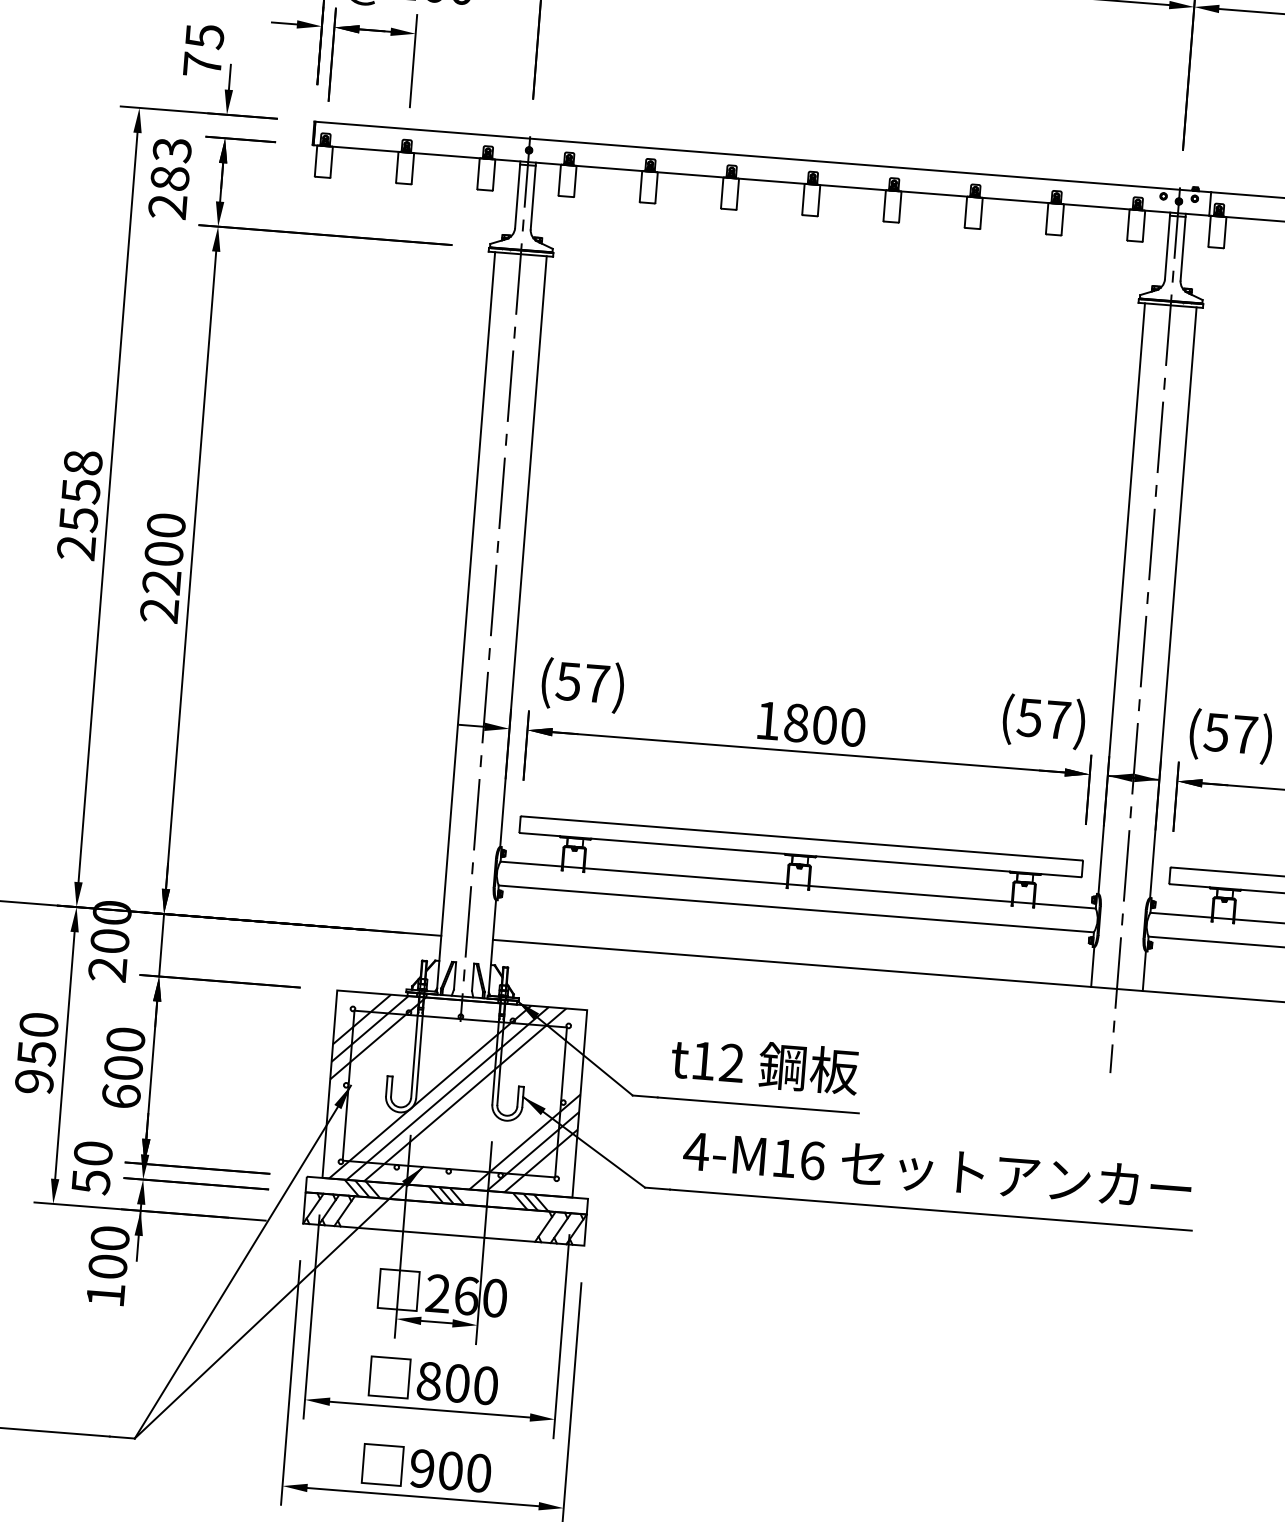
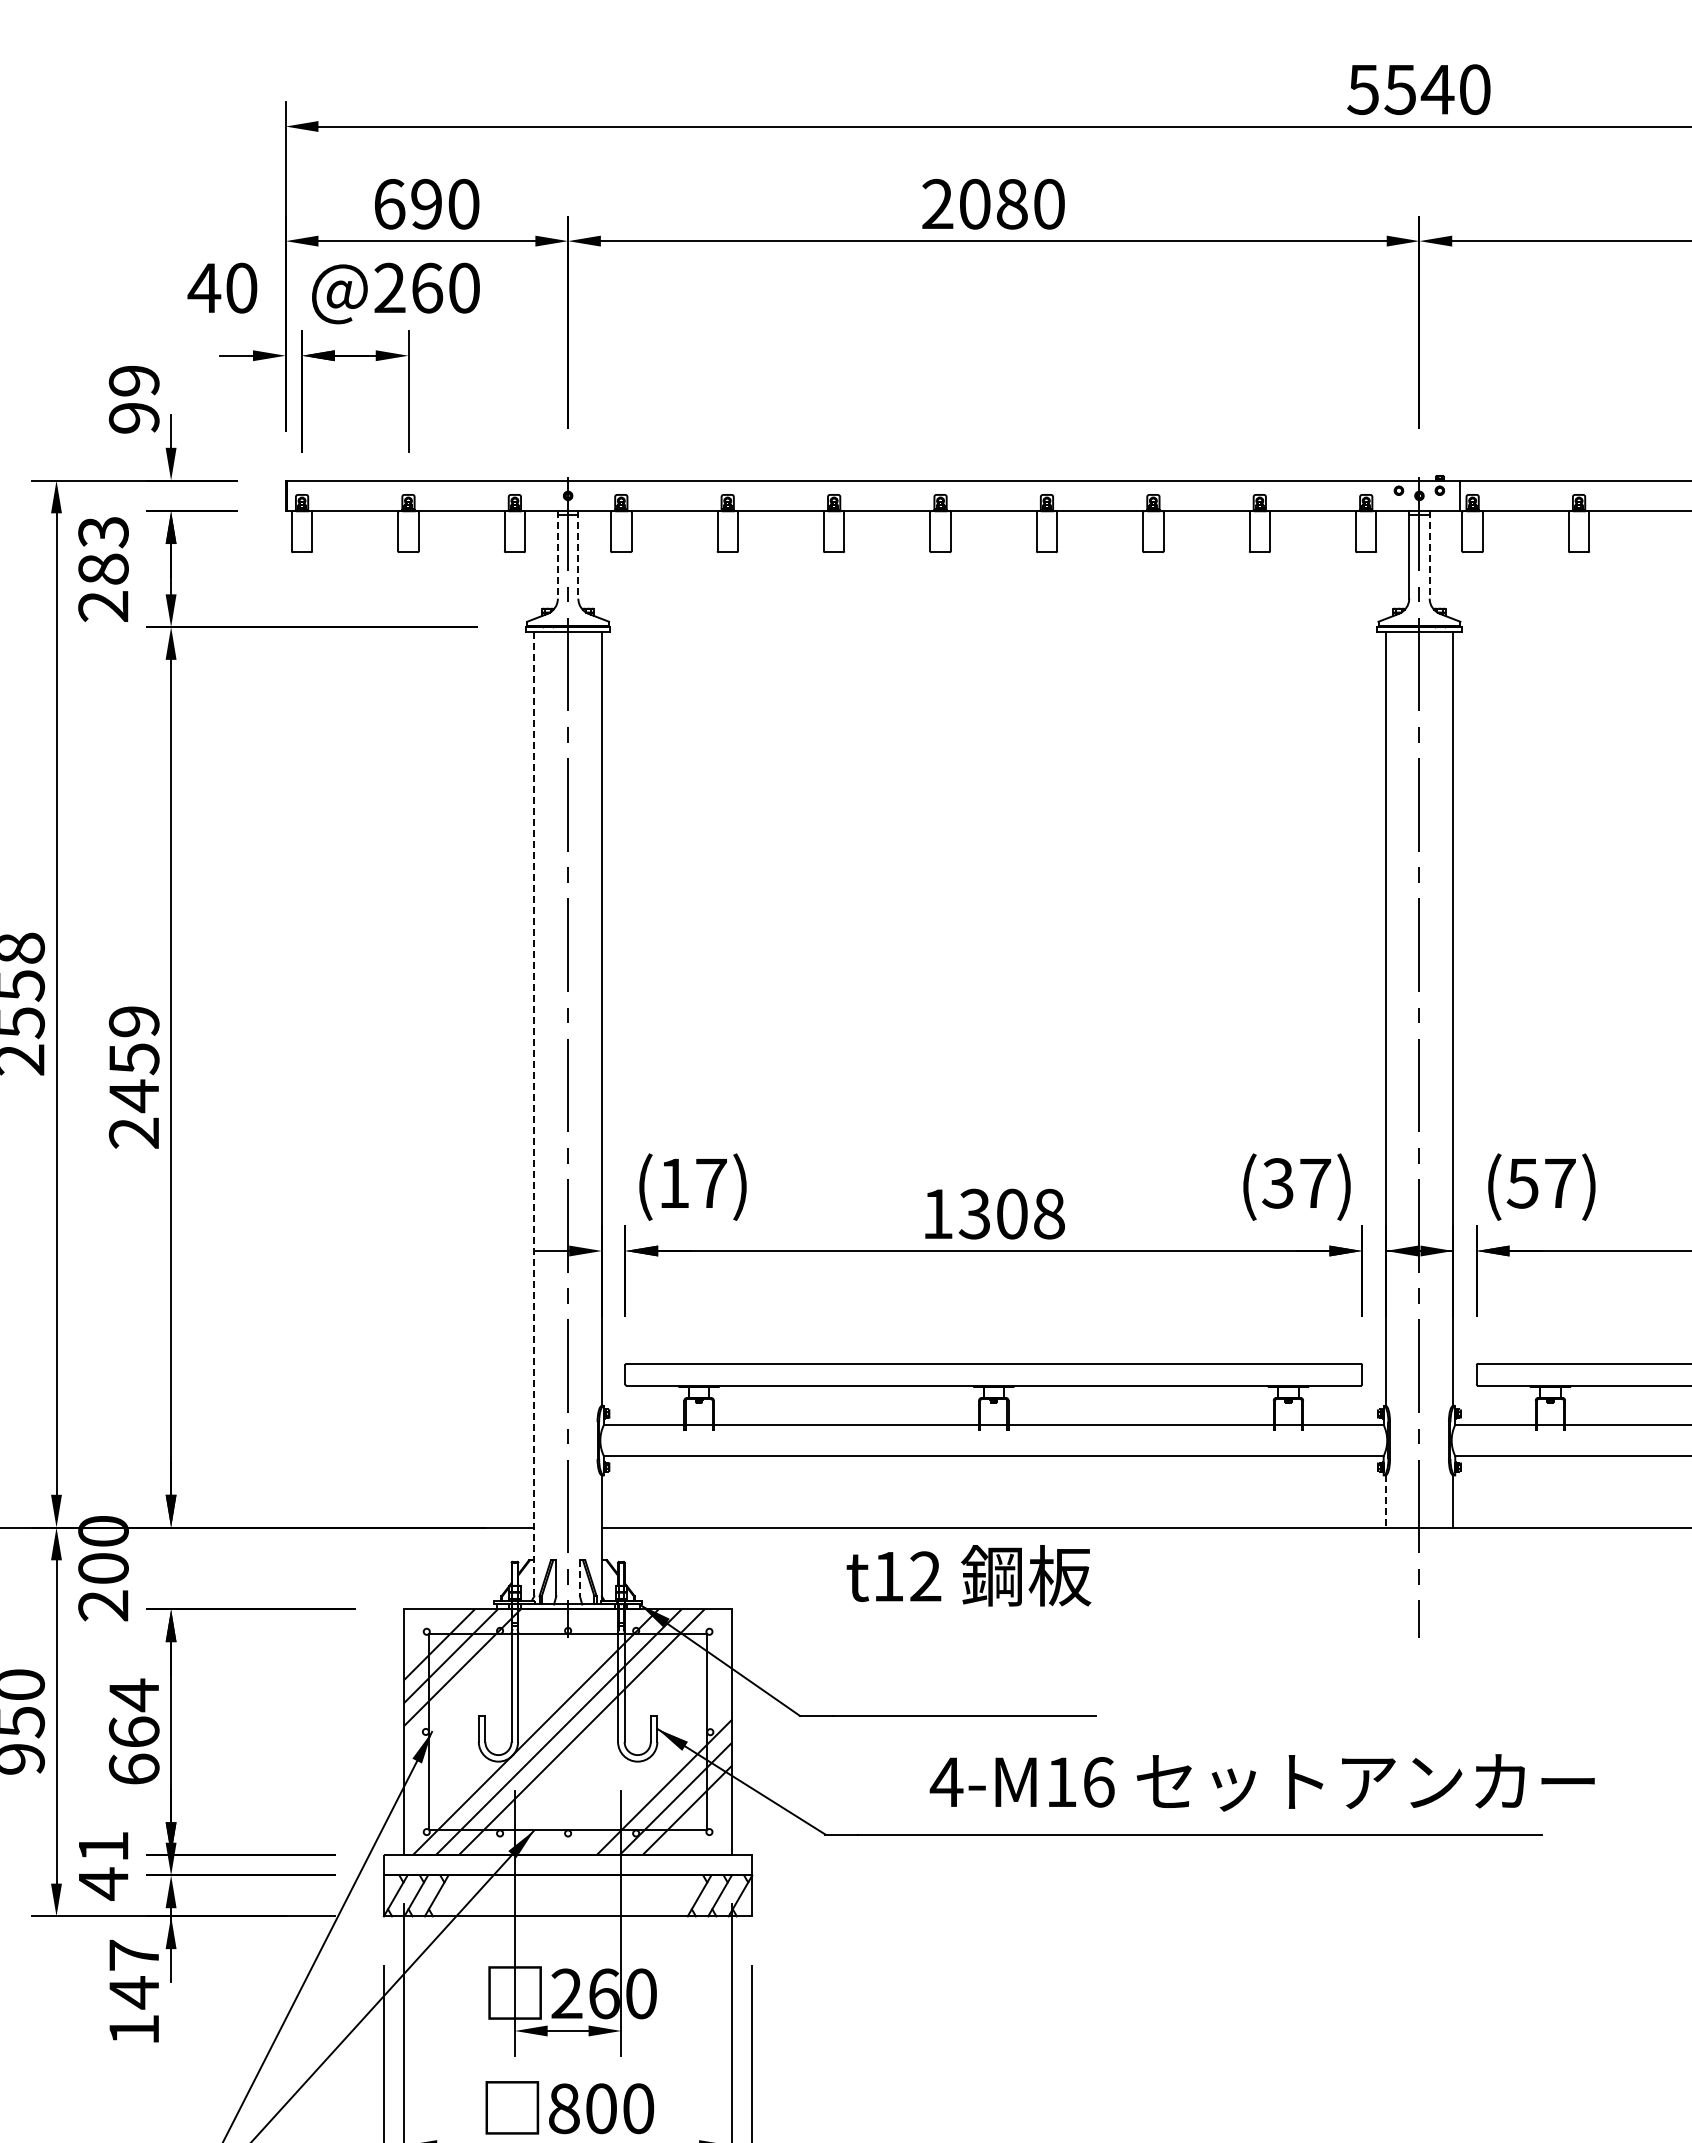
text: (203, 50) -> (133, 399), 75 -> 99
line: (517, 194) -> (557, 554), solid -> dashed
line: (533, 196) -> (578, 555), solid -> dashed
line: (1183, 247) -> (1429, 555), solid -> dashed
text: (163, 554) -> (133, 1059), 2200 -> 2459
line: (466, 622) -> (534, 1116), solid -> dashed
text: (568, 681) -> (673, 1183), (57) -> (17)
text: (1029, 717) -> (1277, 1183), (57) -> (37)
text: (824, 724) -> (1011, 1213), 1800 -> 1308
line: (161, 945) -> (171, 1568), removed
line: (1092, 967) -> (1385, 1501), solid -> dashed
line: (472, 977) -> (579, 1578), solid -> dashed
text: (124, 1052) -> (133, 1712), 600 -> 664
text: (764, 1064) -> (968, 1575), moved
text: (92, 1167) -> (103, 1865), 50 -> 41
text: (936, 1170) -> (1261, 1782), moved
hatch: (446, 1195) -> (567, 1864), removed
text: (108, 1252) -> (133, 1974), 100 -> 147

